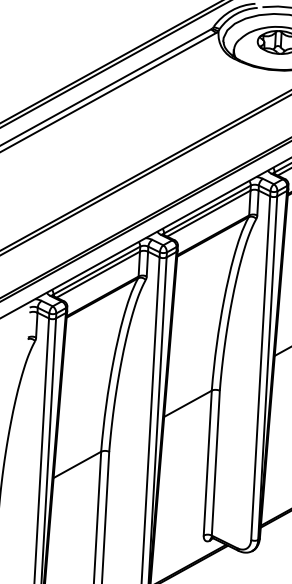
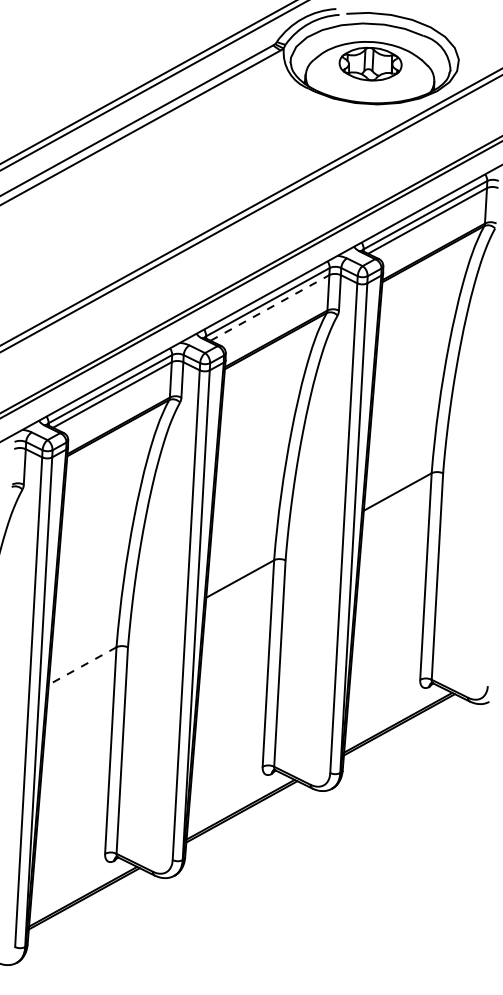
line: (208, 213) -> (269, 307), solid -> dashed
line: (77, 465) -> (82, 666), solid -> dashed

